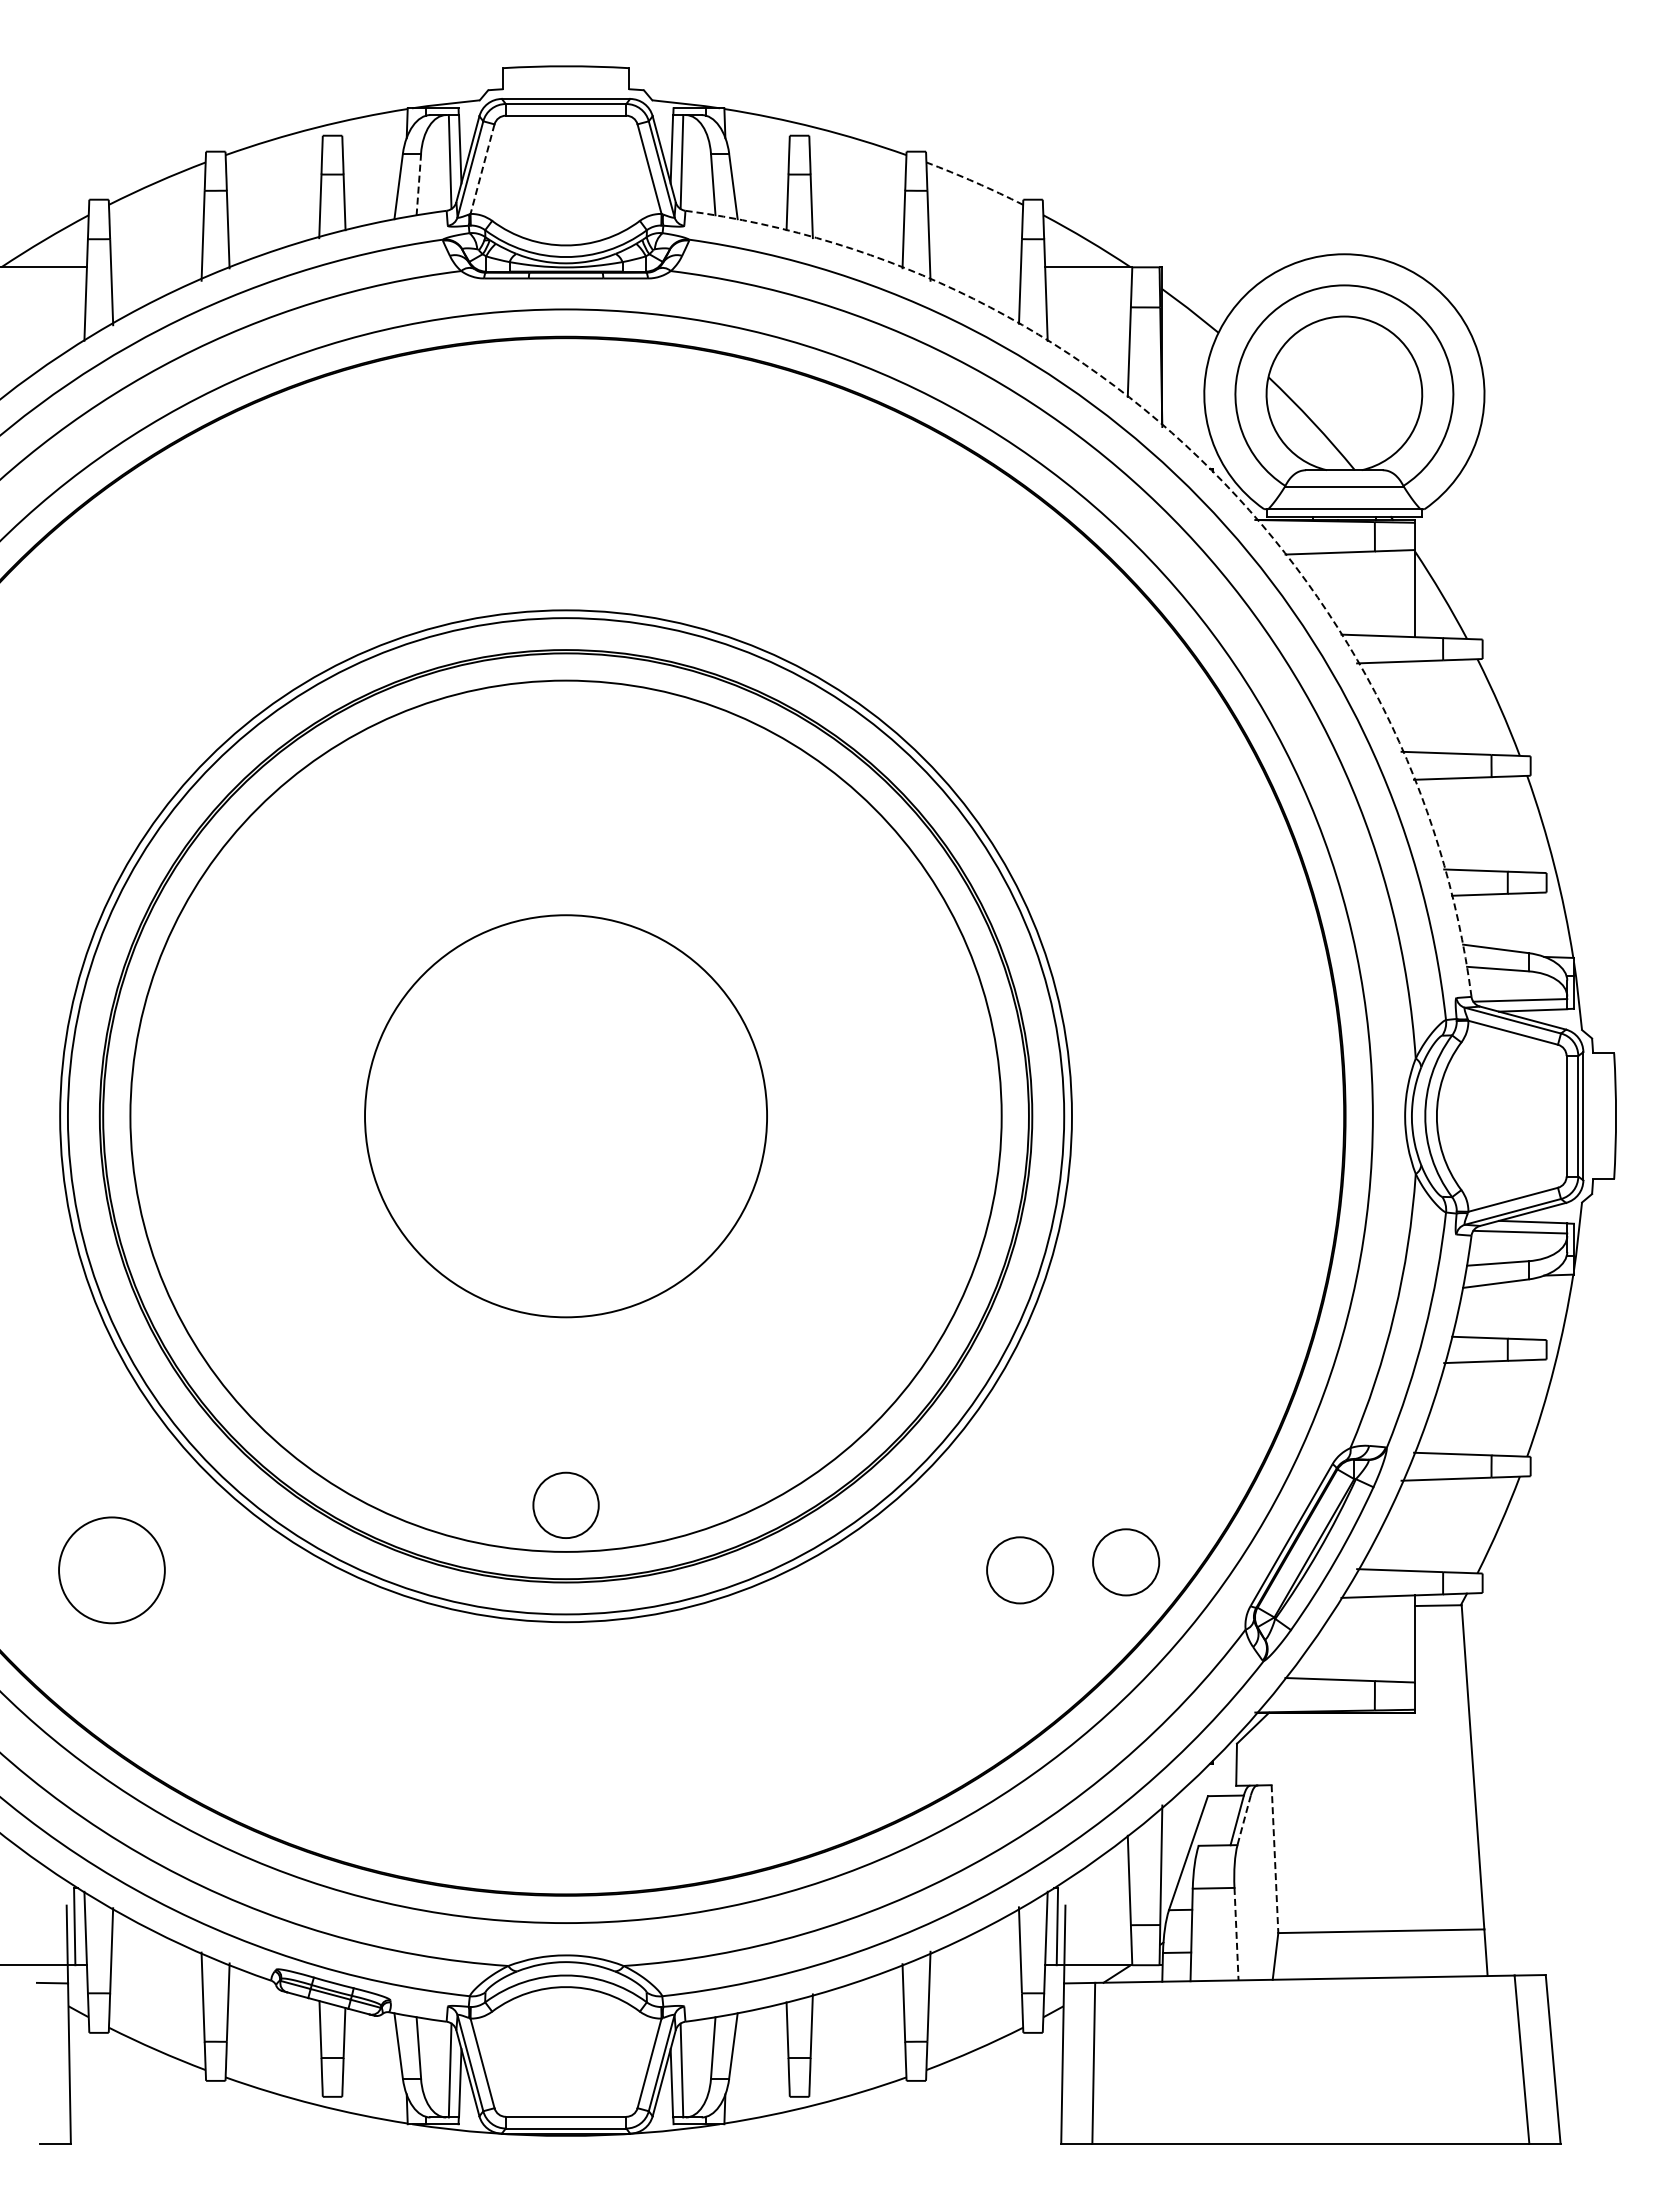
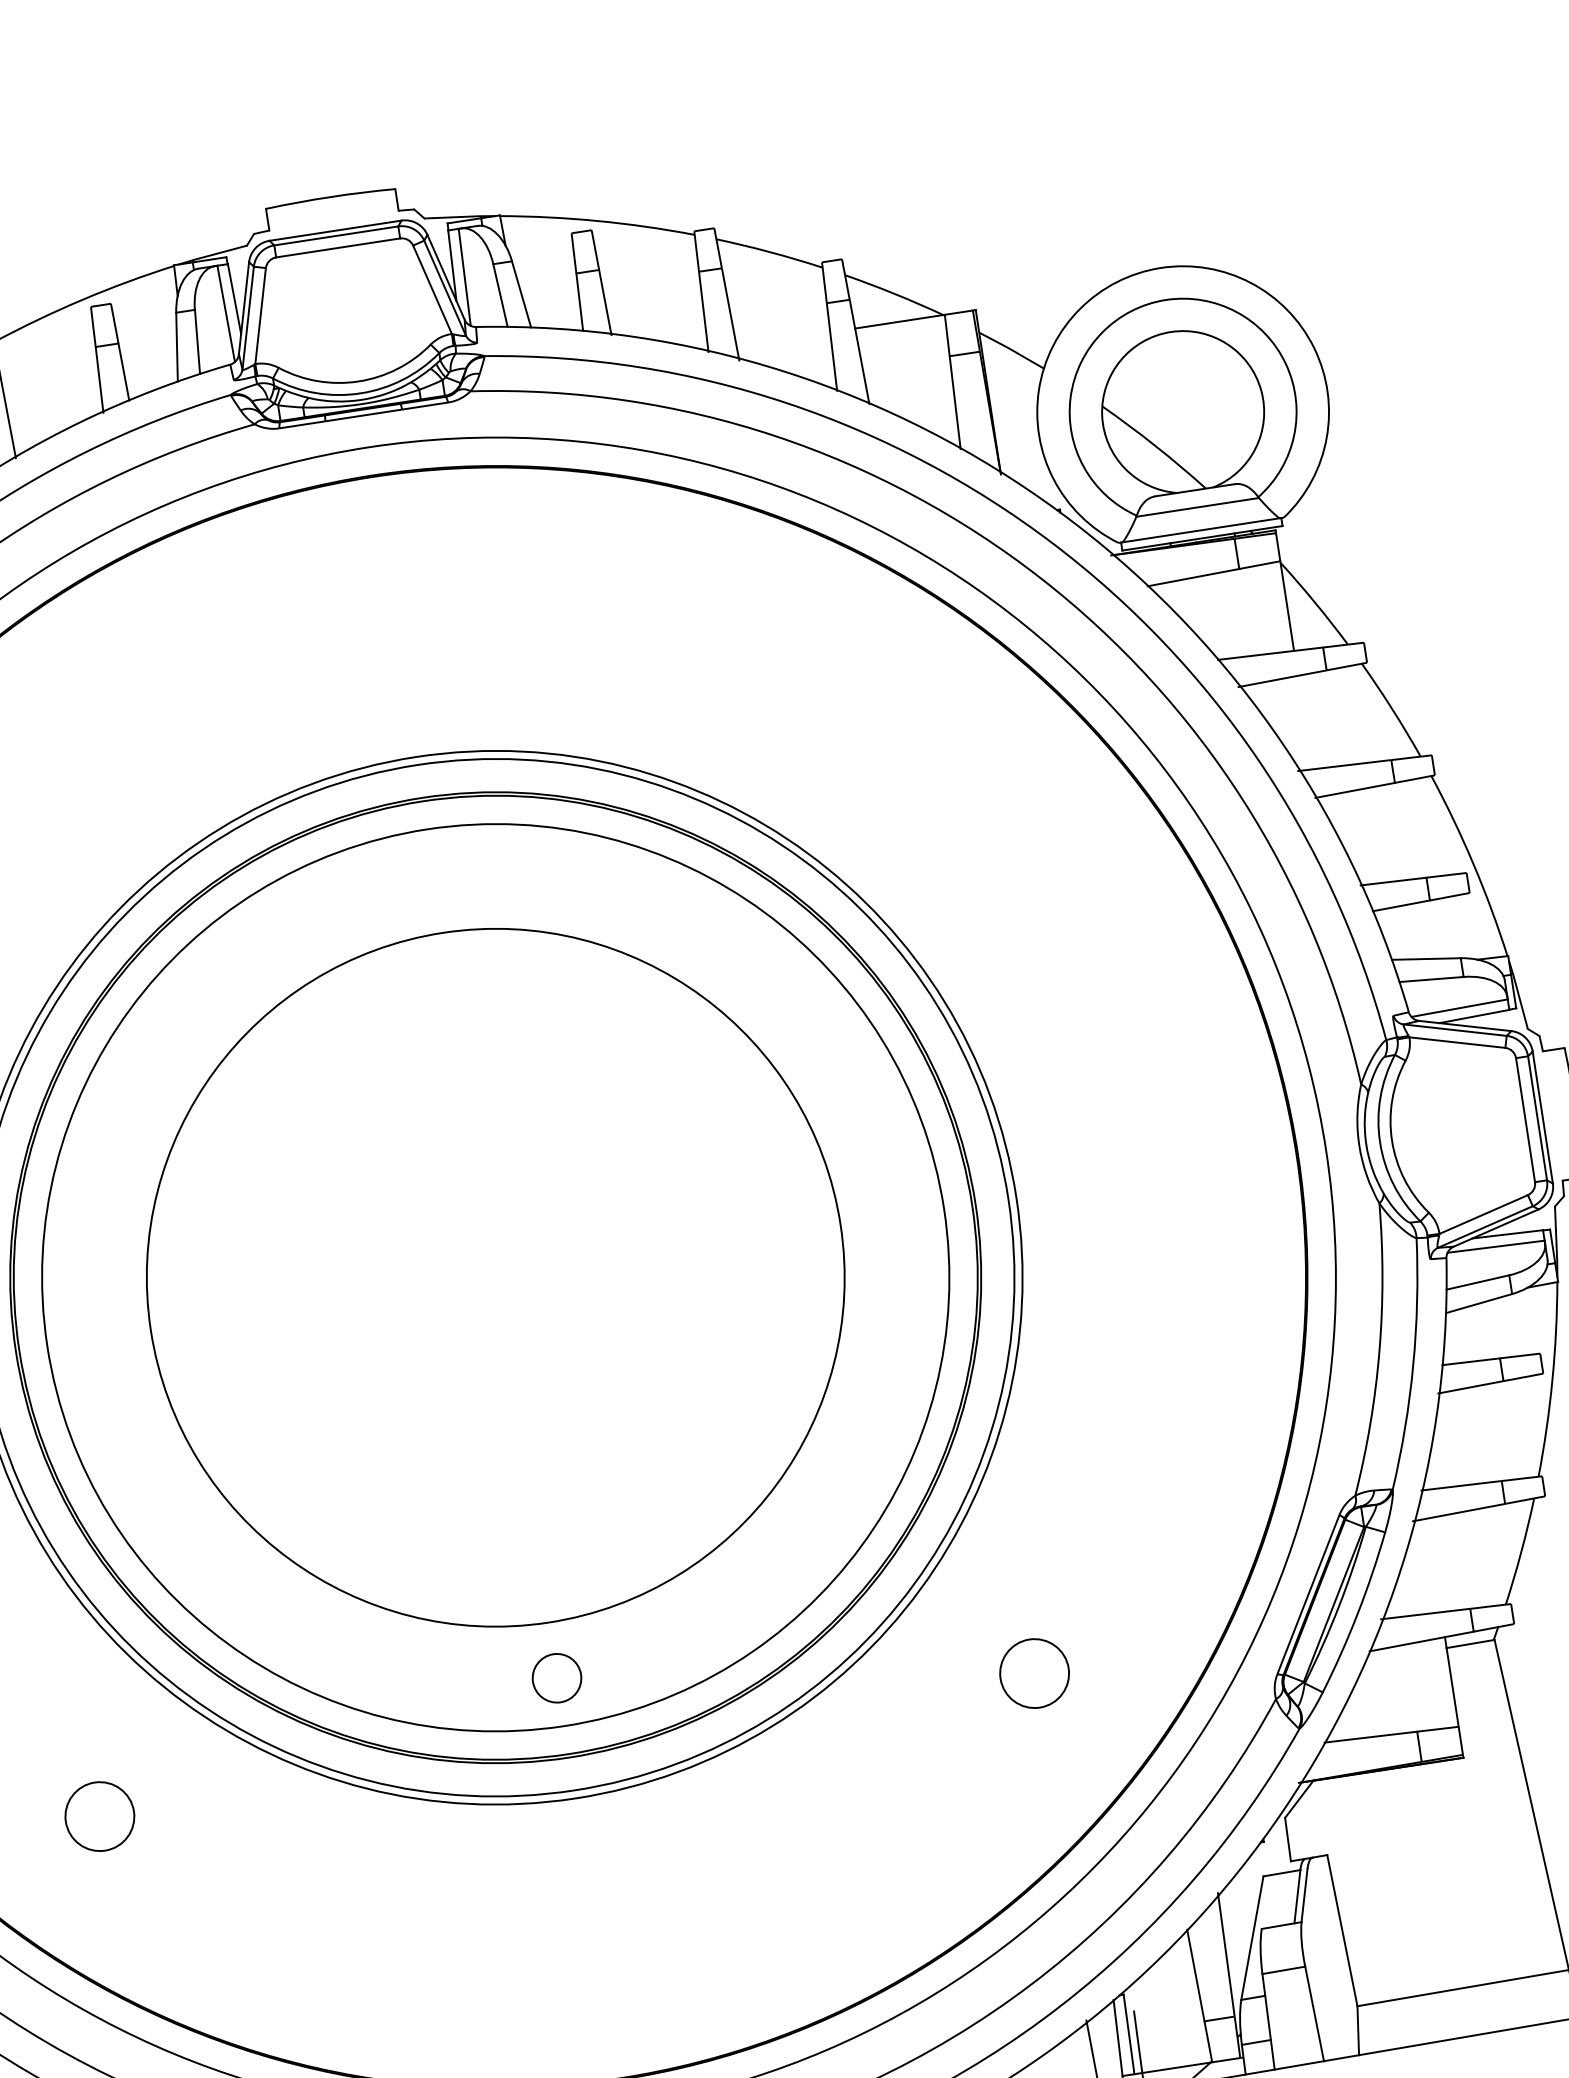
line: (482, 169) -> (260, 316), dashed -> solid
arc: (975, 182) -> (770, 252), dashed -> solid
line: (418, 184) -> (197, 341), dashed -> solid
arc: (1211, 470) -> (1058, 511), dashed -> solid
circle: (565, 1116) -> (495, 1278), size x1.67
circle: (565, 1505) -> (556, 1678), size x0.71
circle: (1126, 1562) -> (1142, 1648), removed
circle: (111, 1570) -> (99, 1816), size x0.62
line: (1244, 1820) -> (1304, 1895), dashed -> solid
line: (1275, 1859) -> (1342, 1930), dashed -> solid
line: (1236, 1934) -> (1314, 2014), dashed -> solid

